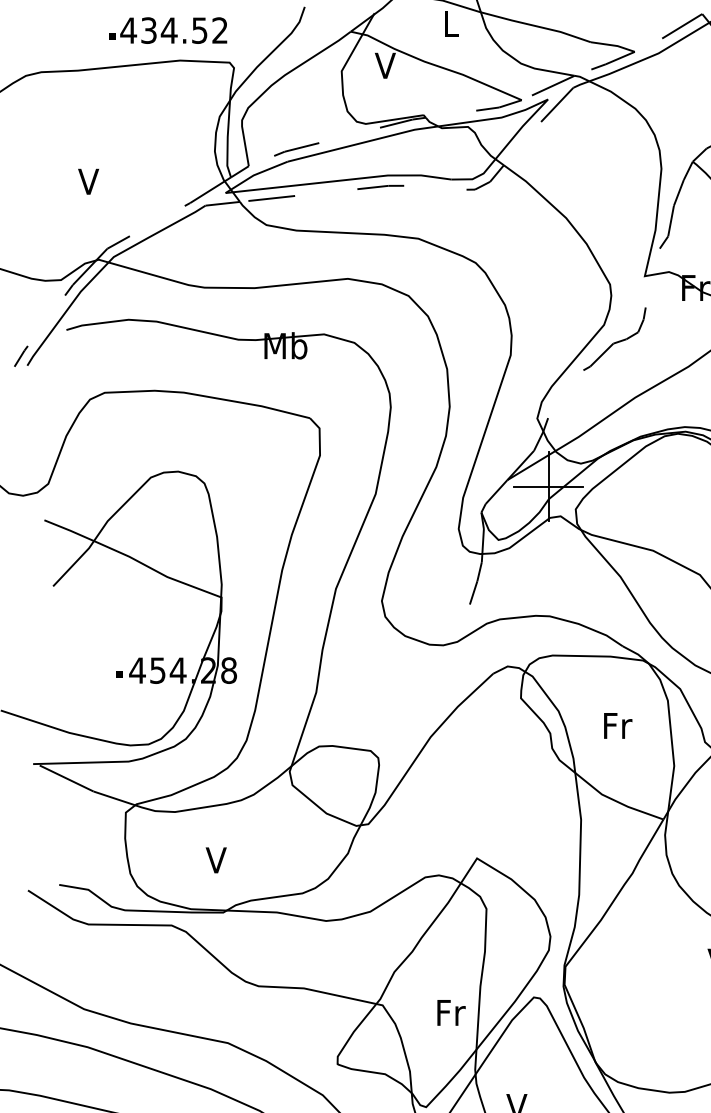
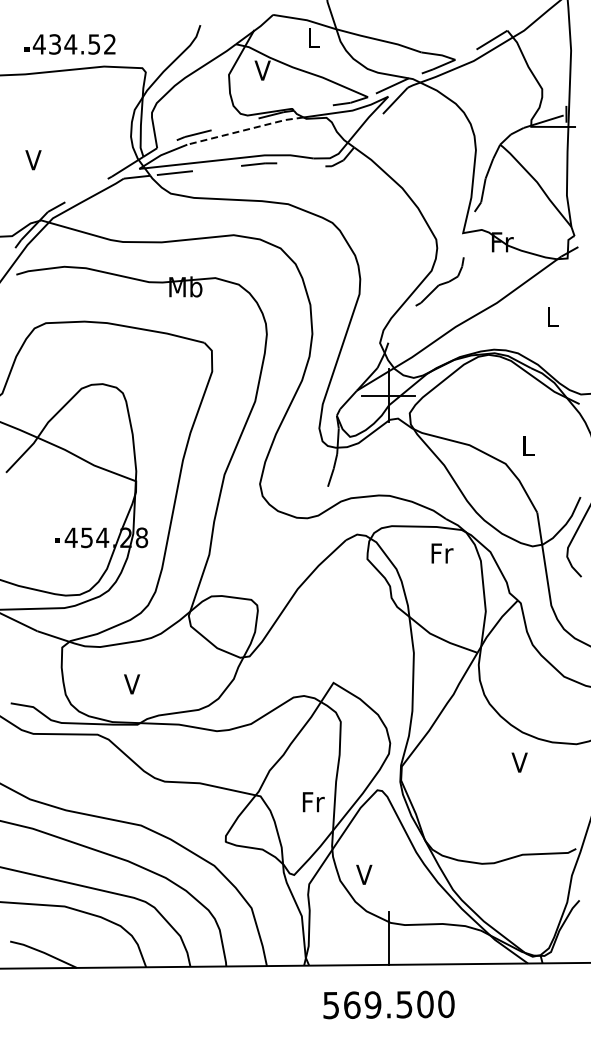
text: (167, 30) -> (69, 44), moved
line: (363, 142) -> (245, 129), solid -> dashed
text: (618, 725) -> (442, 553), moved

